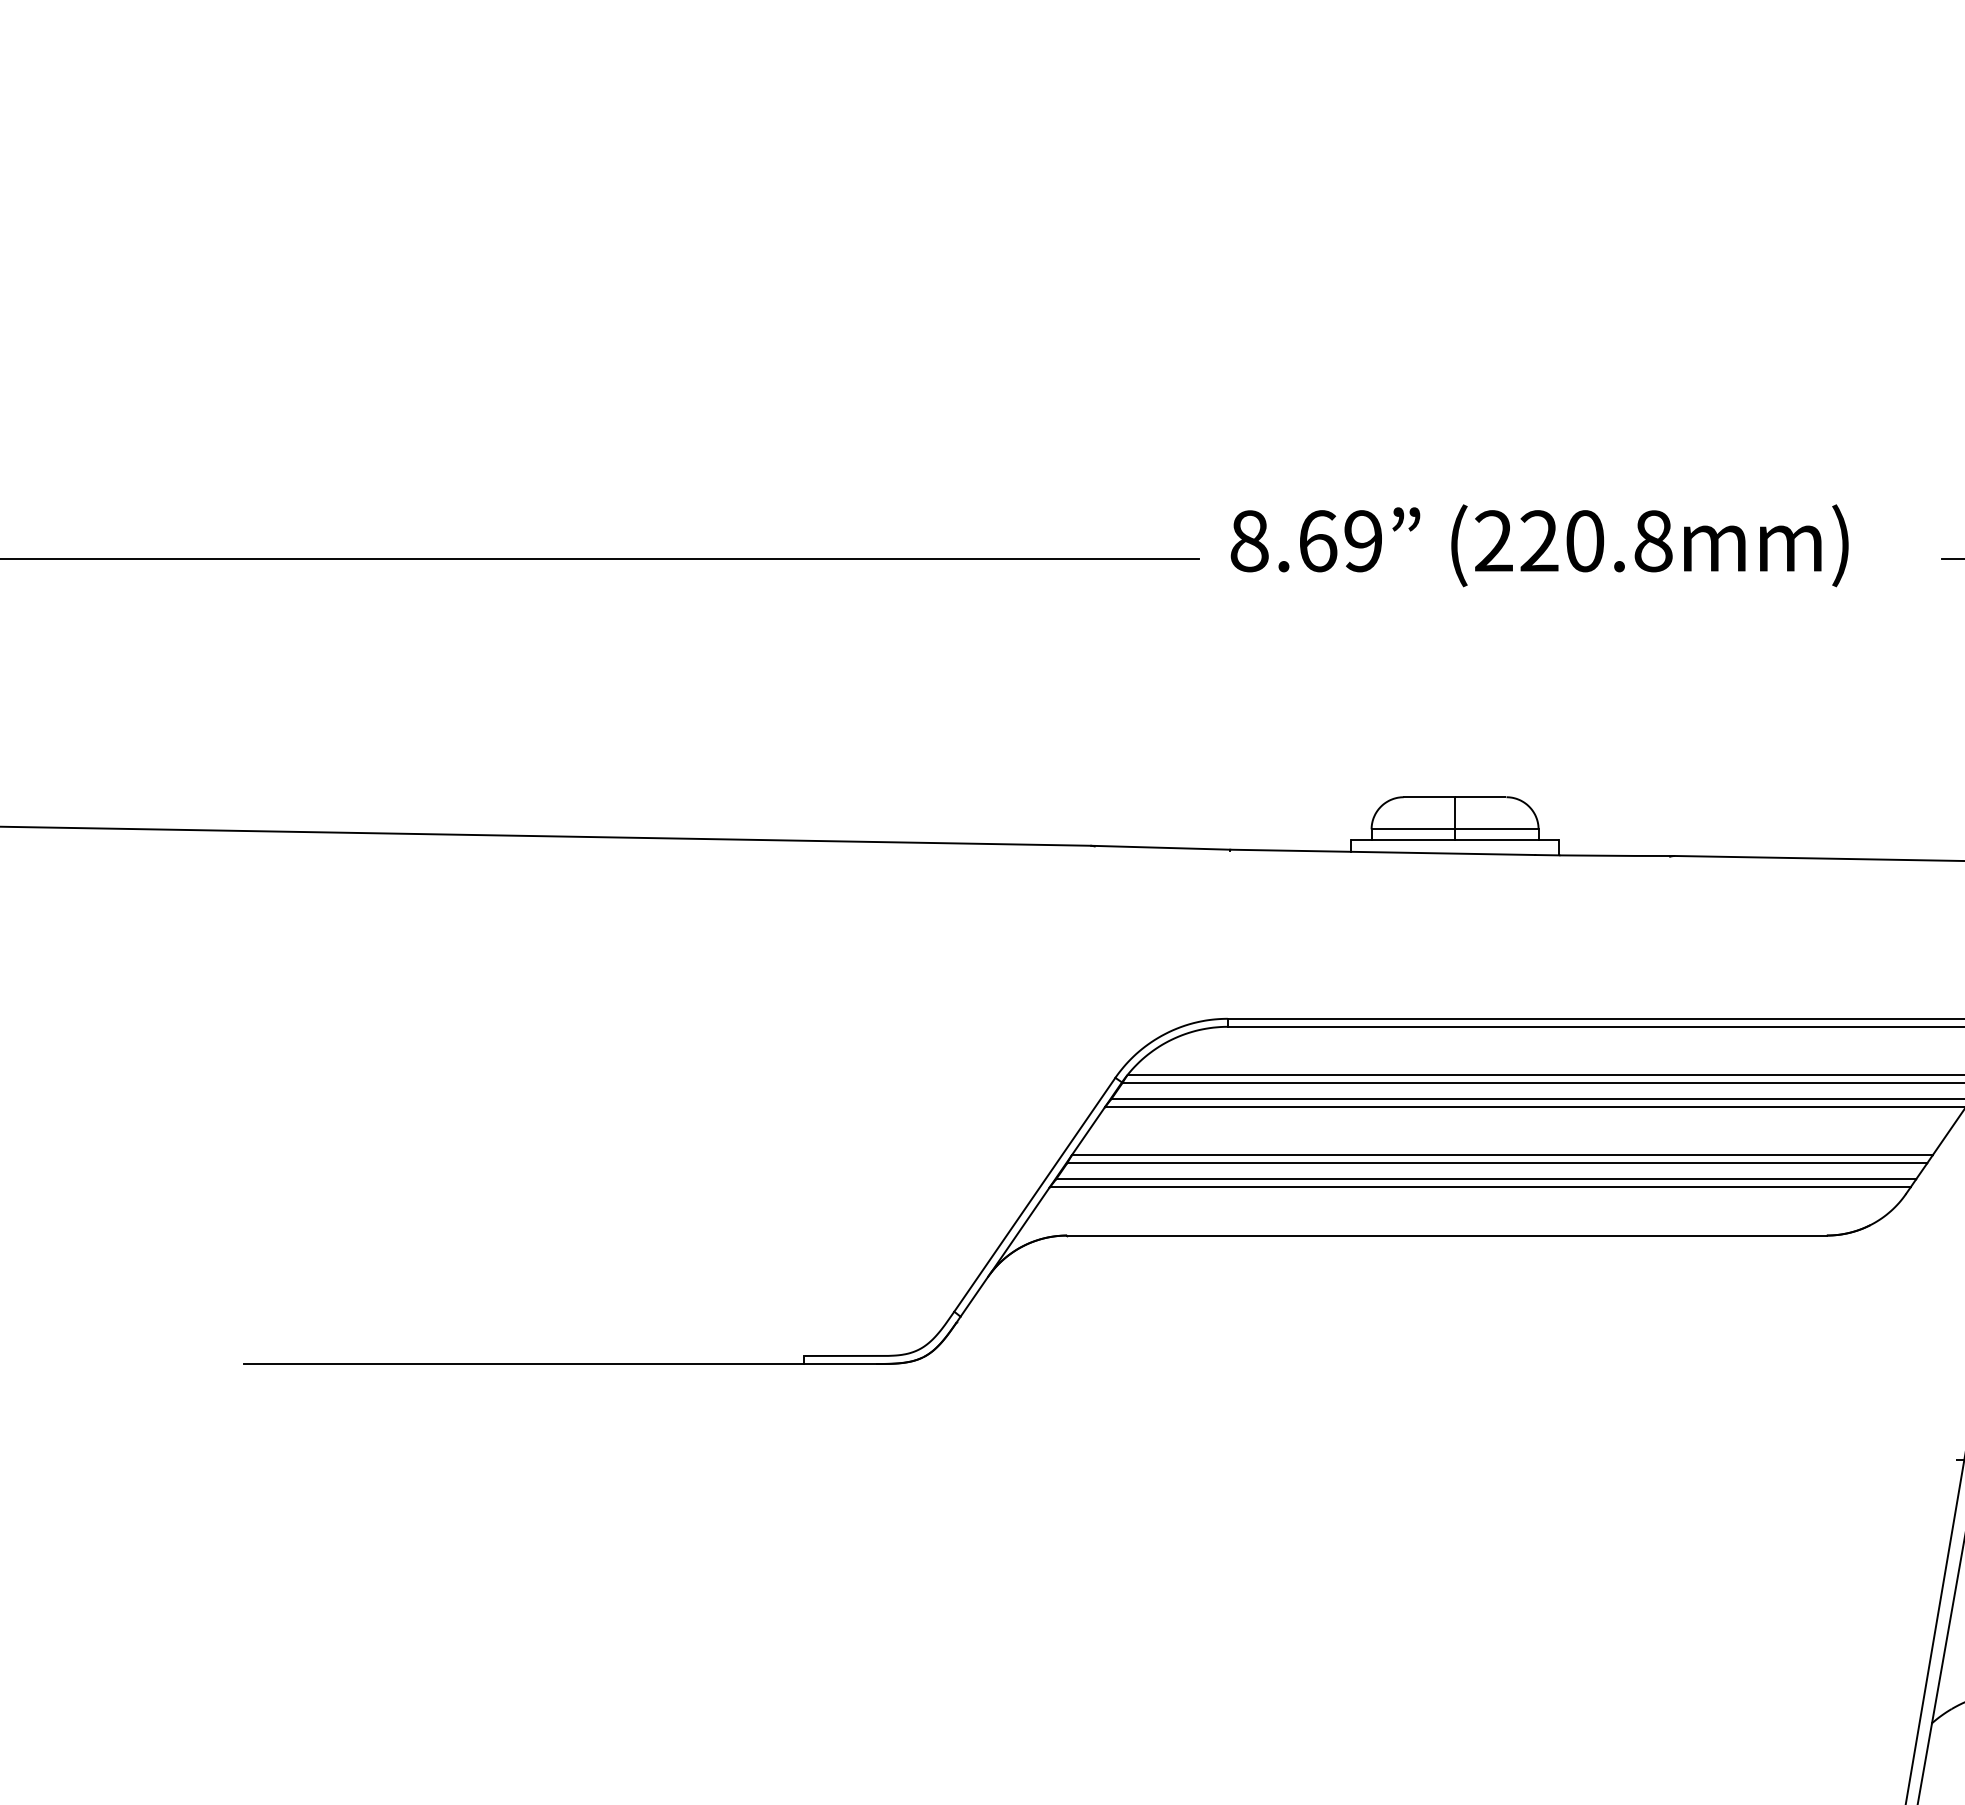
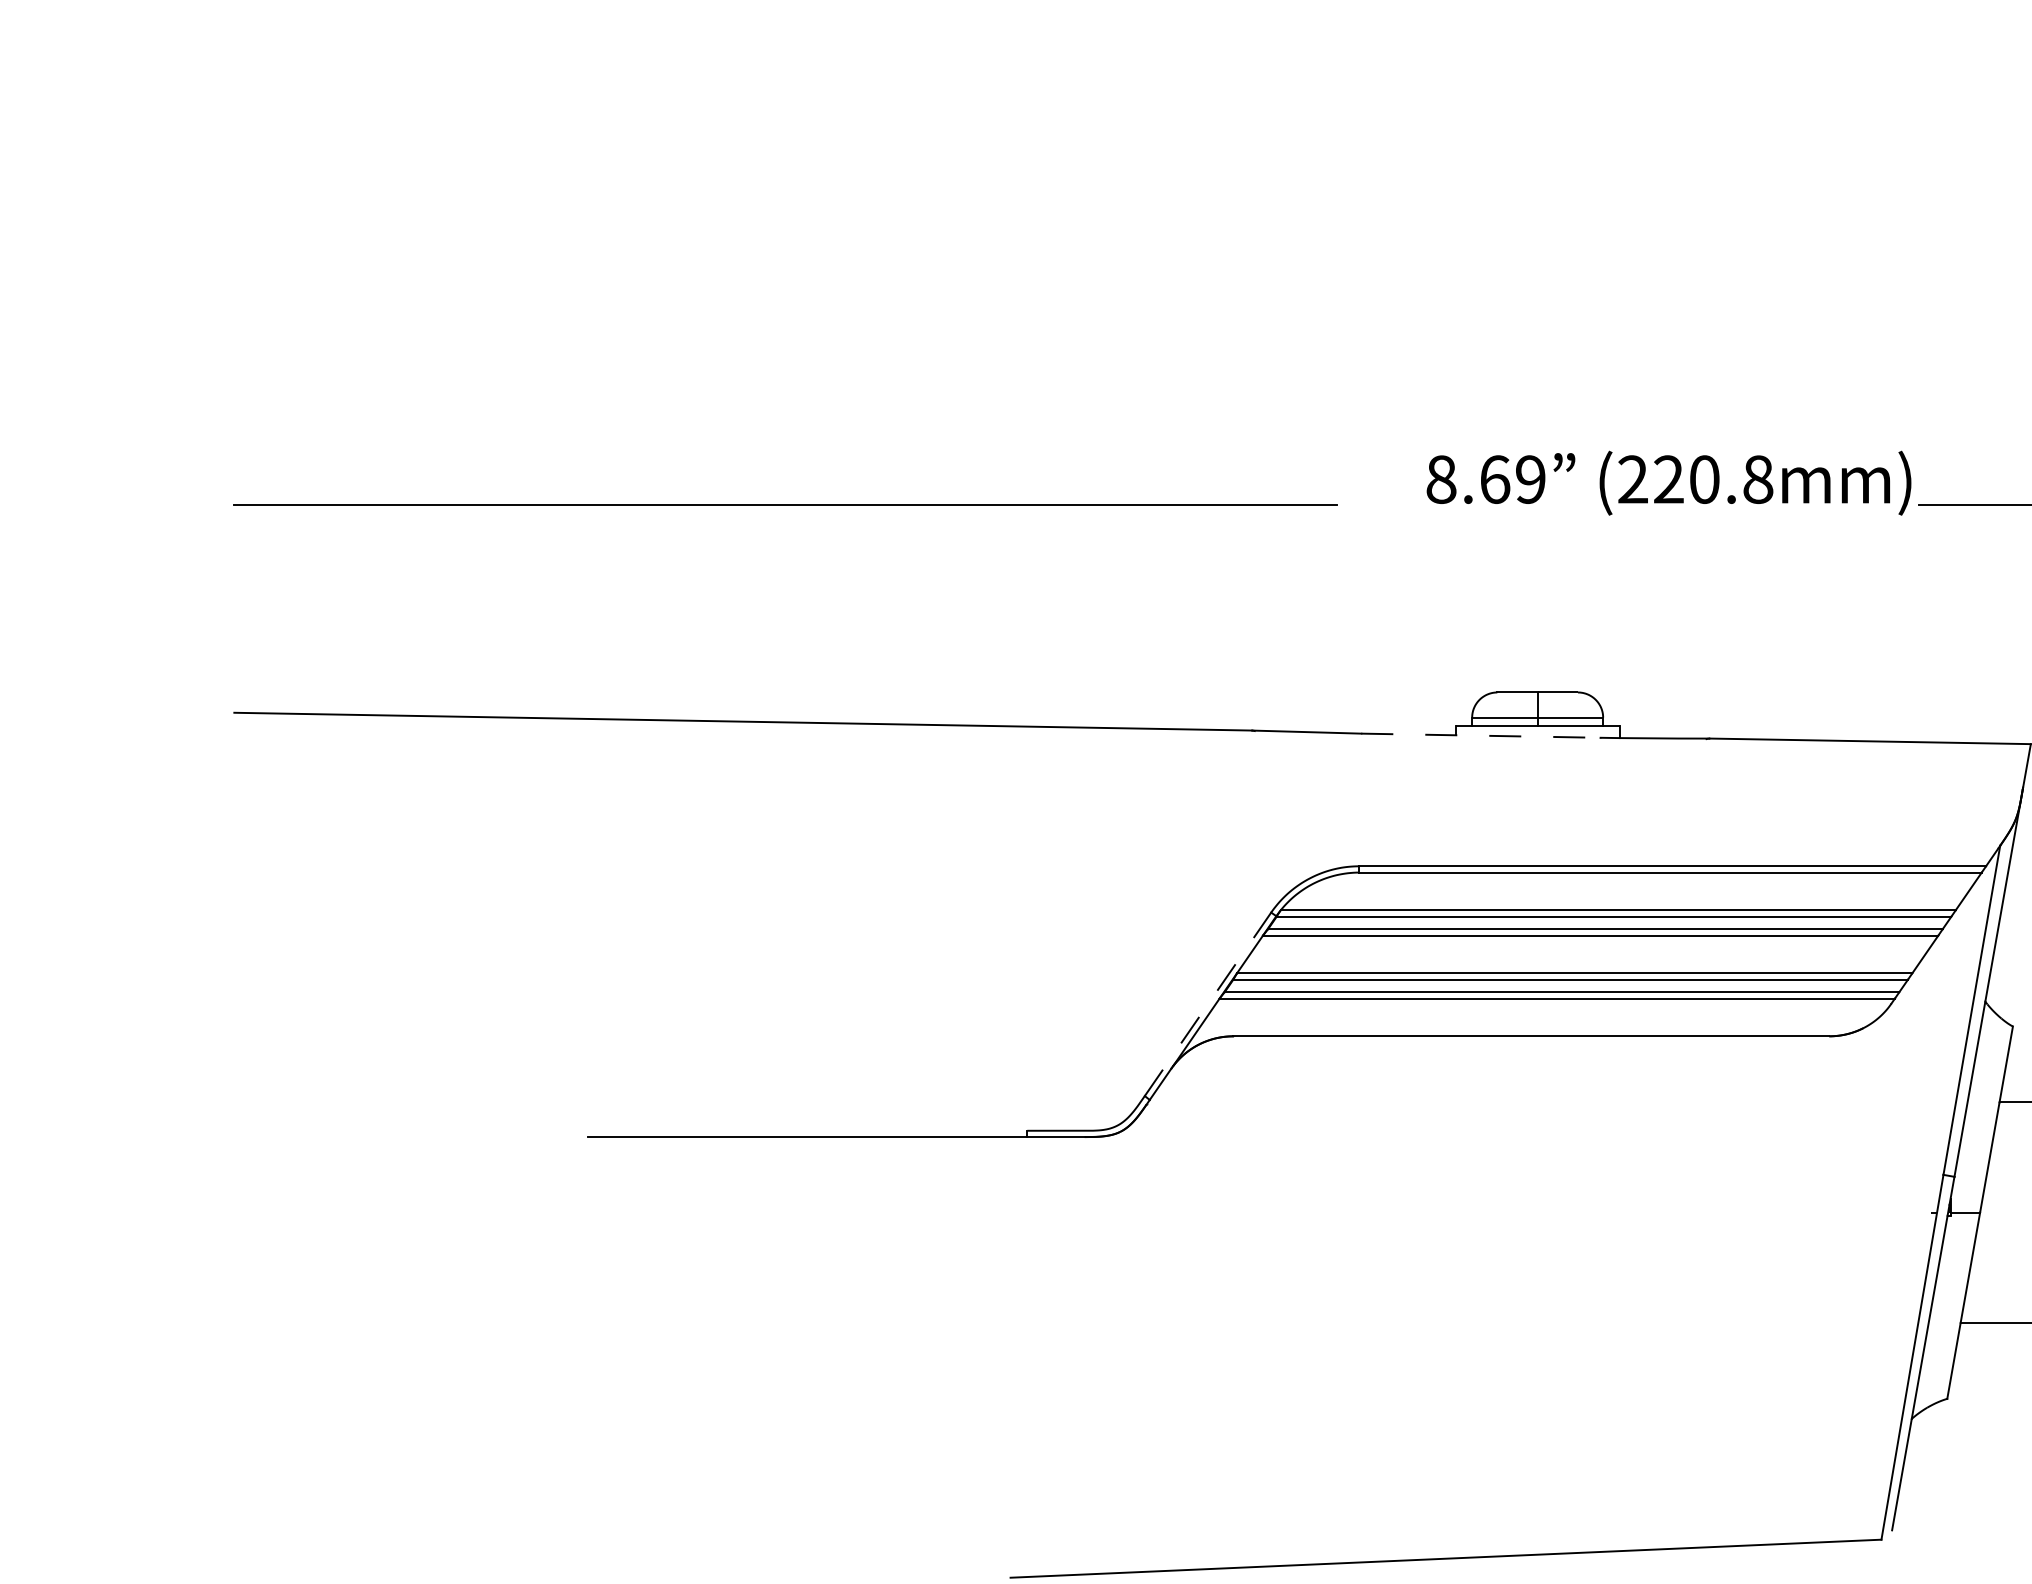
text: (1539, 544) -> (1668, 482), moved
line: (1382, 852) -> (1480, 735), solid -> dashed
line: (1035, 1193) -> (1208, 1003), solid -> dashed

